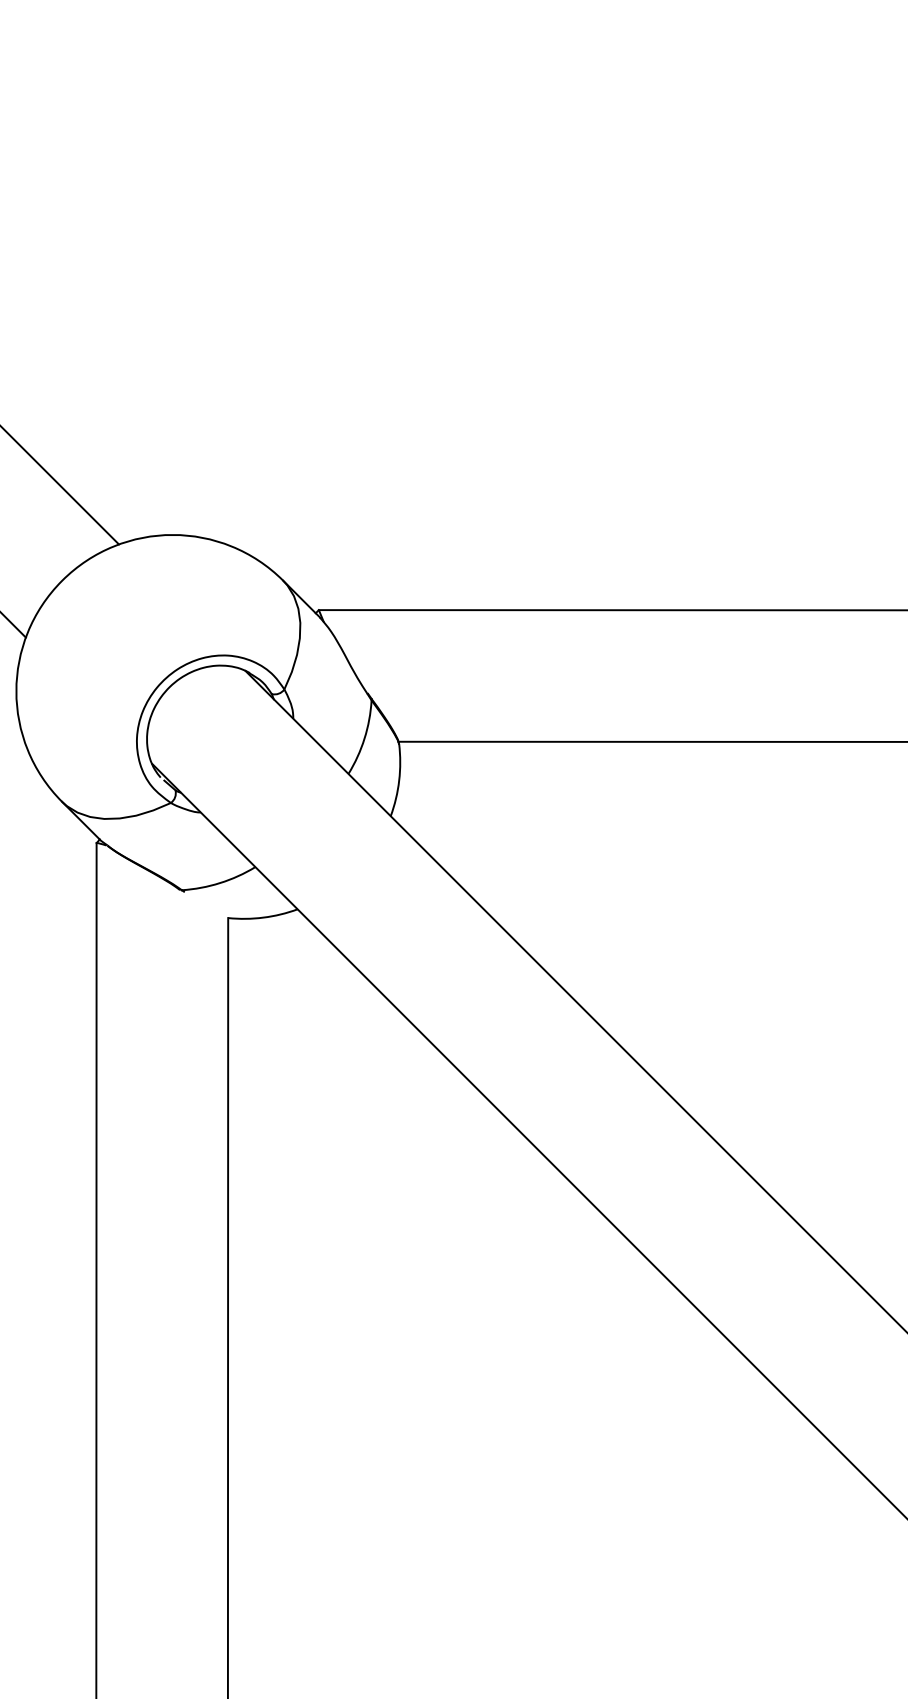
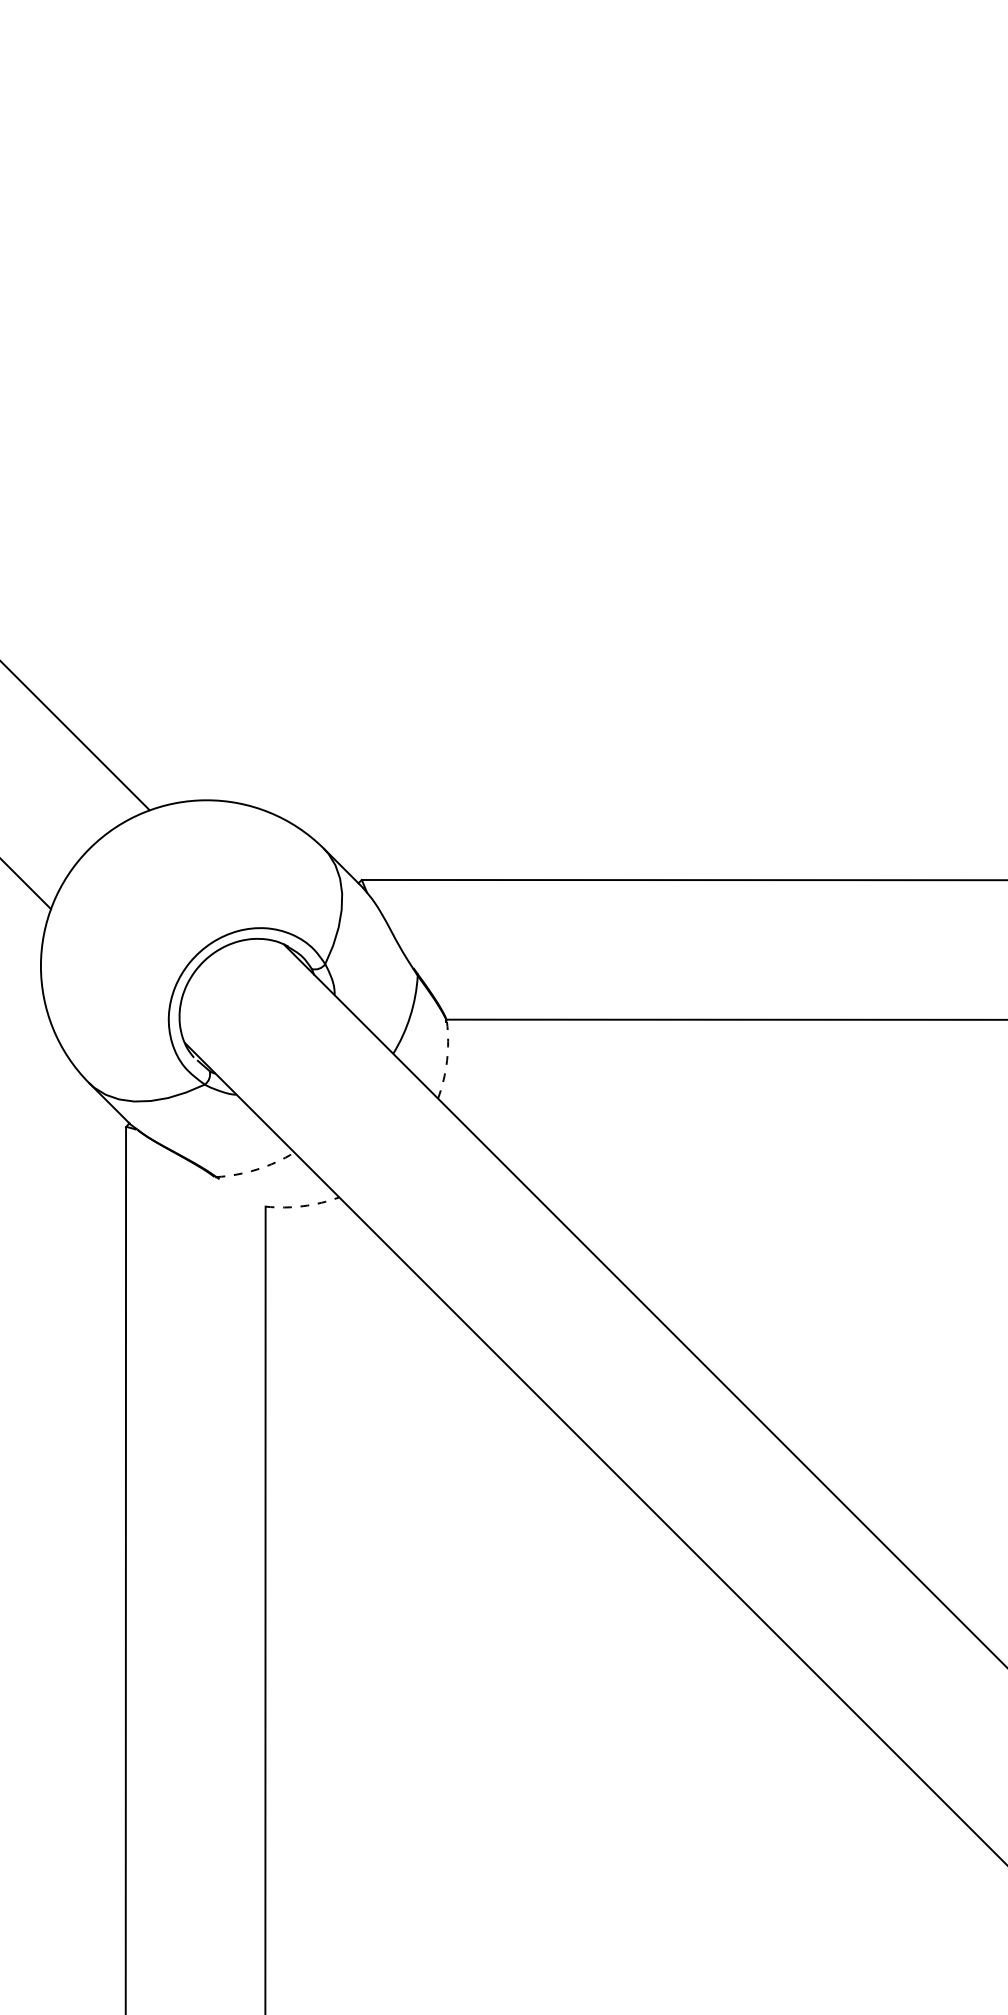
arc: (399, 780) -> (447, 1060), solid -> dashed
arc: (220, 883) -> (257, 1169), solid -> dashed
arc: (263, 917) -> (303, 1206), solid -> dashed

